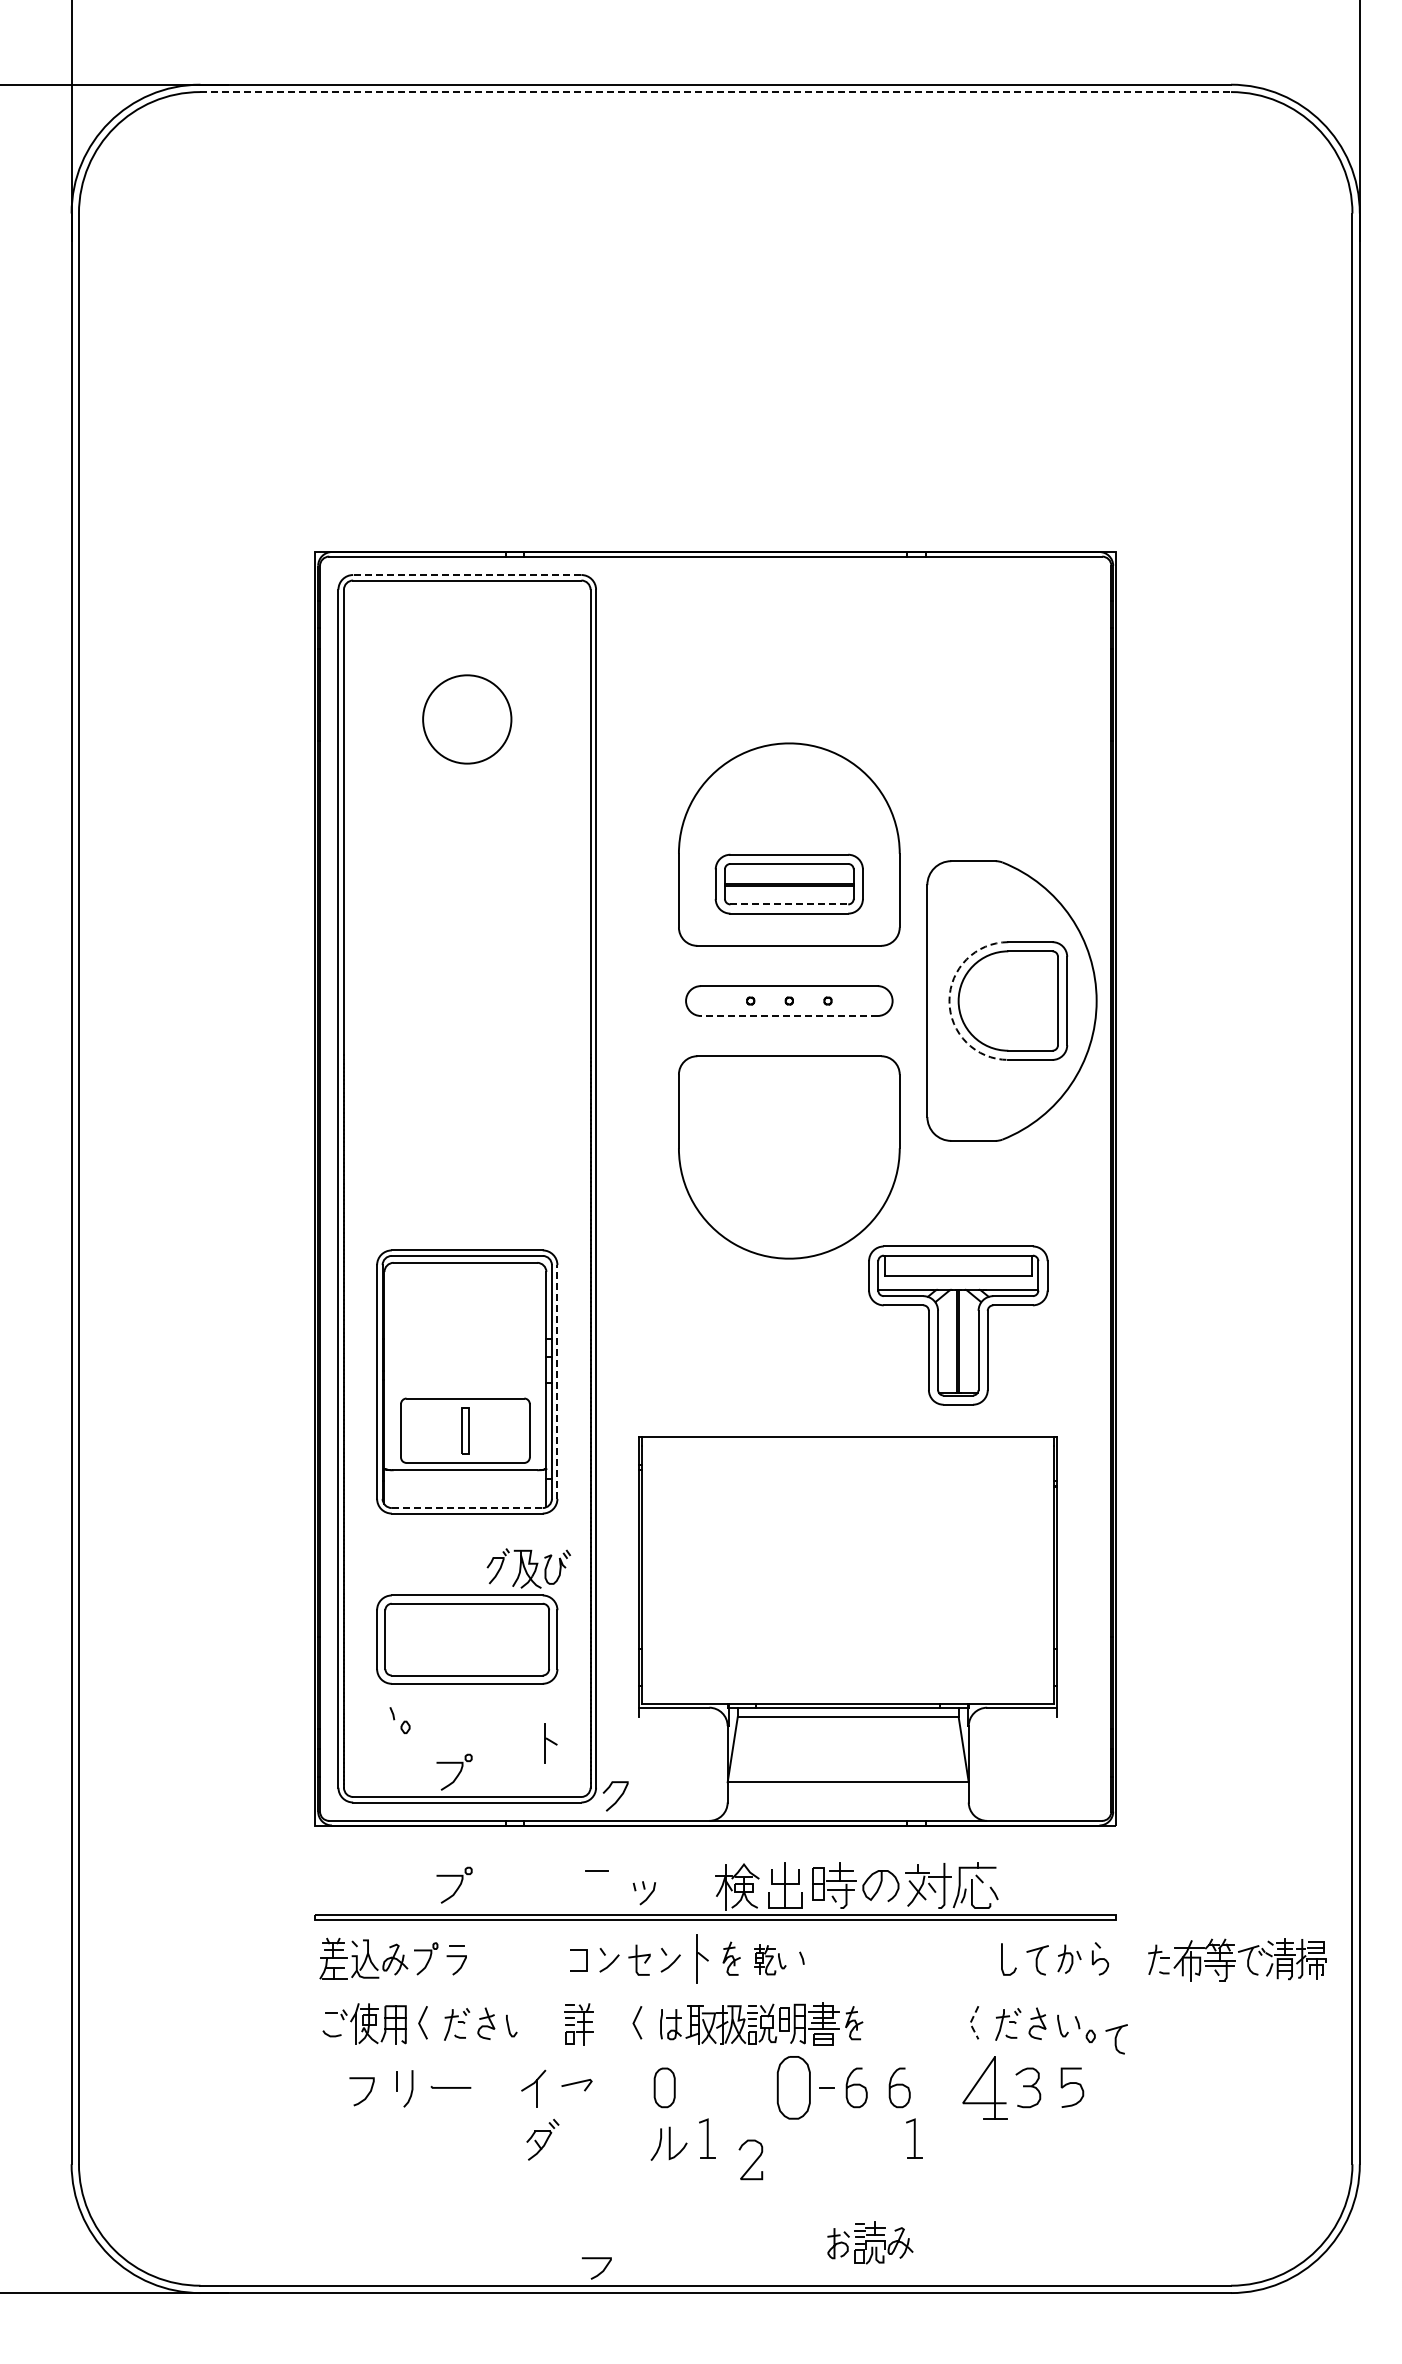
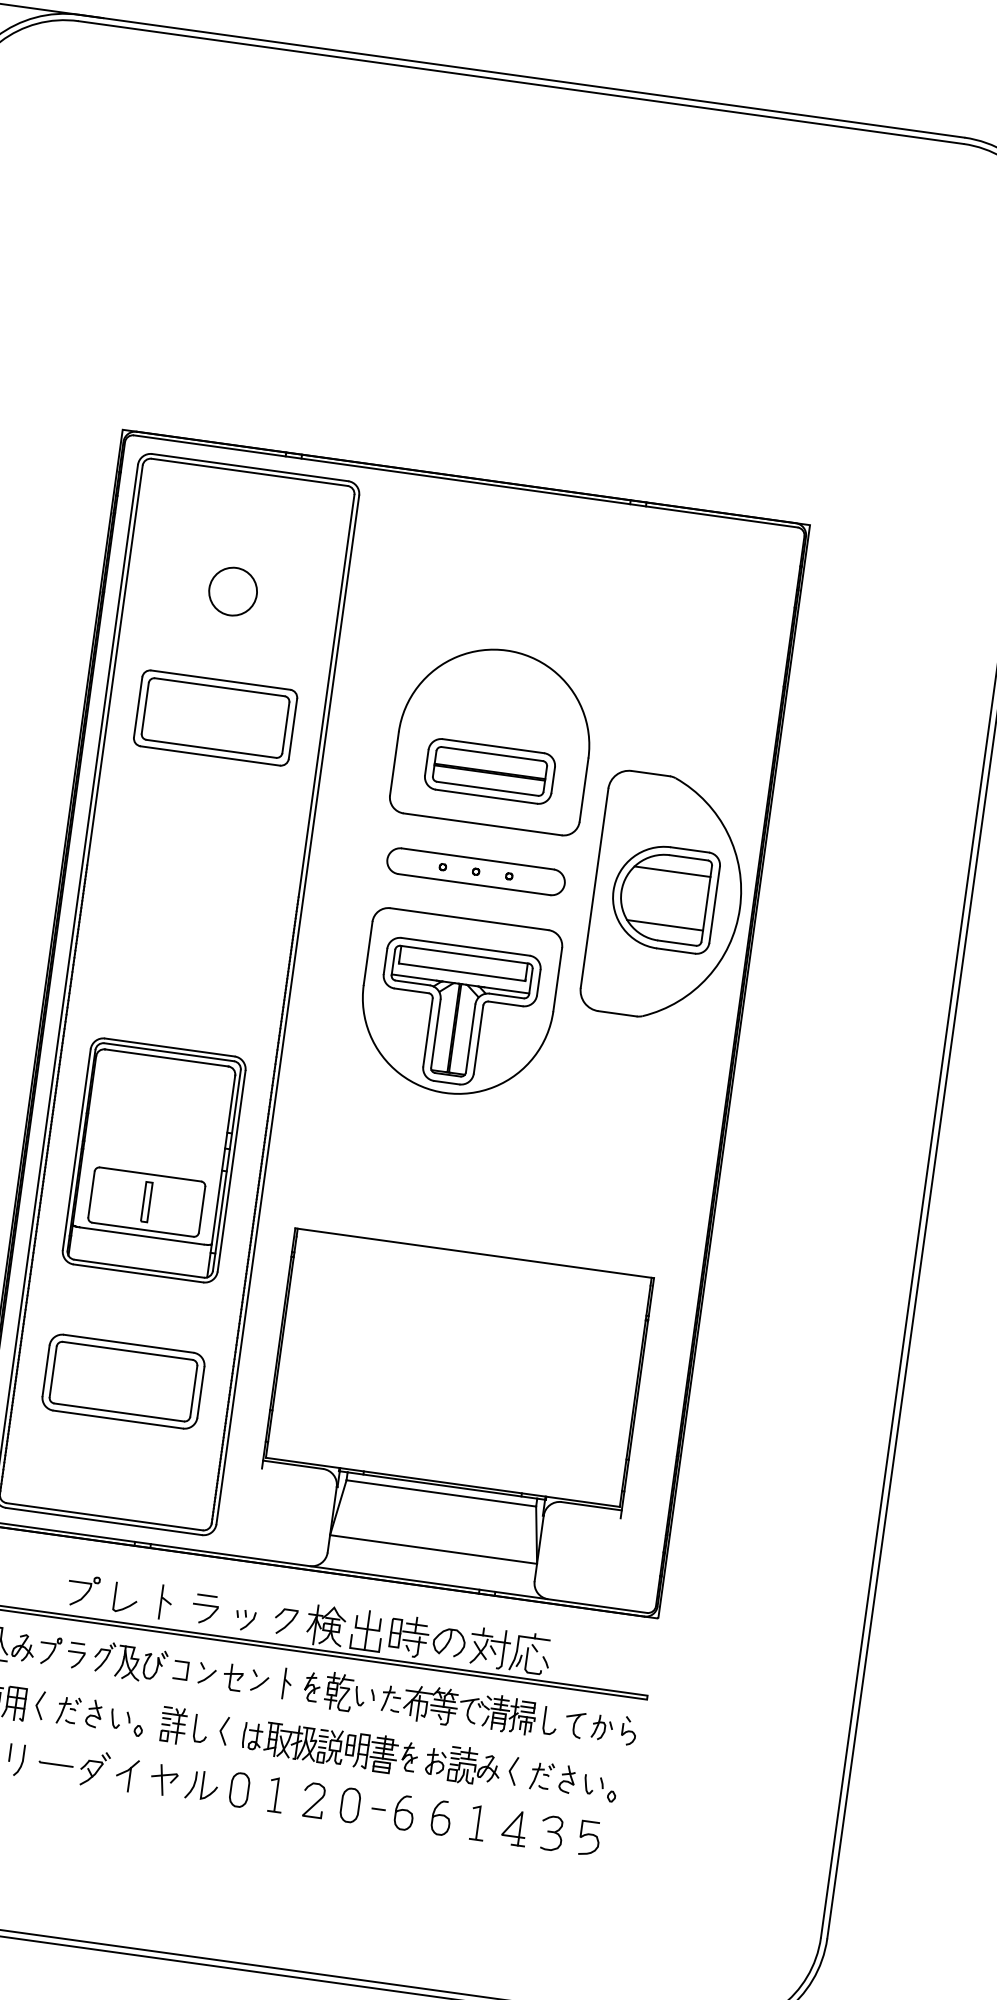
line: (716, 92) -> (521, 83), dashed -> solid
line: (466, 575) -> (249, 467), dashed -> solid
circle: (466, 719) -> (232, 591), size x0.62
part: (467, 866) -> (215, 717), added
line: (789, 904) -> (487, 788), dashed -> solid
line: (1013, 969) -> (672, 871), added
arc: (949, 1001) -> (613, 891), dashed -> solid
line: (788, 1016) -> (473, 884), dashed -> solid
line: (1013, 1032) -> (664, 925), added
part: (958, 1325) -> (456, 1014), moved
line: (557, 1381) -> (231, 1170), dashed -> solid
line: (467, 1508) -> (139, 1269), dashed -> solid
part: (528, 1568) -> (130, 1662), moved
part: (399, 1720) -> (133, 1724), moved
part: (550, 1743) -> (165, 1602), moved
part: (454, 1771) -> (96, 1493), removed
curve: (617, 1798) -> (286, 1623), moved
curve: (508, 1894) -> (128, 1605), added
part: (702, 1958) -> (287, 1683), size x0.71
part: (770, 1959) -> (345, 1692), size x1.43
part: (1237, 1959) -> (459, 1708), moved
curve: (604, 2023) -> (195, 1727), added
line: (970, 2023) -> (509, 1771), dashed -> solid
part: (1116, 2039) -> (633, 1802), removed
part: (793, 2087) -> (350, 1805), size x0.62
part: (985, 2087) -> (515, 1827), size x0.62
line: (574, 2088) -> (162, 1779), added
part: (707, 2138) -> (276, 1794), moved
part: (914, 2138) -> (478, 1822), moved
part: (542, 2139) -> (94, 1768), moved
part: (668, 2143) -> (201, 1785), moved
curve: (753, 2162) -> (315, 1802), moved
part: (870, 2242) -> (463, 1764), moved
curve: (599, 2272) -> (206, 1617), moved

